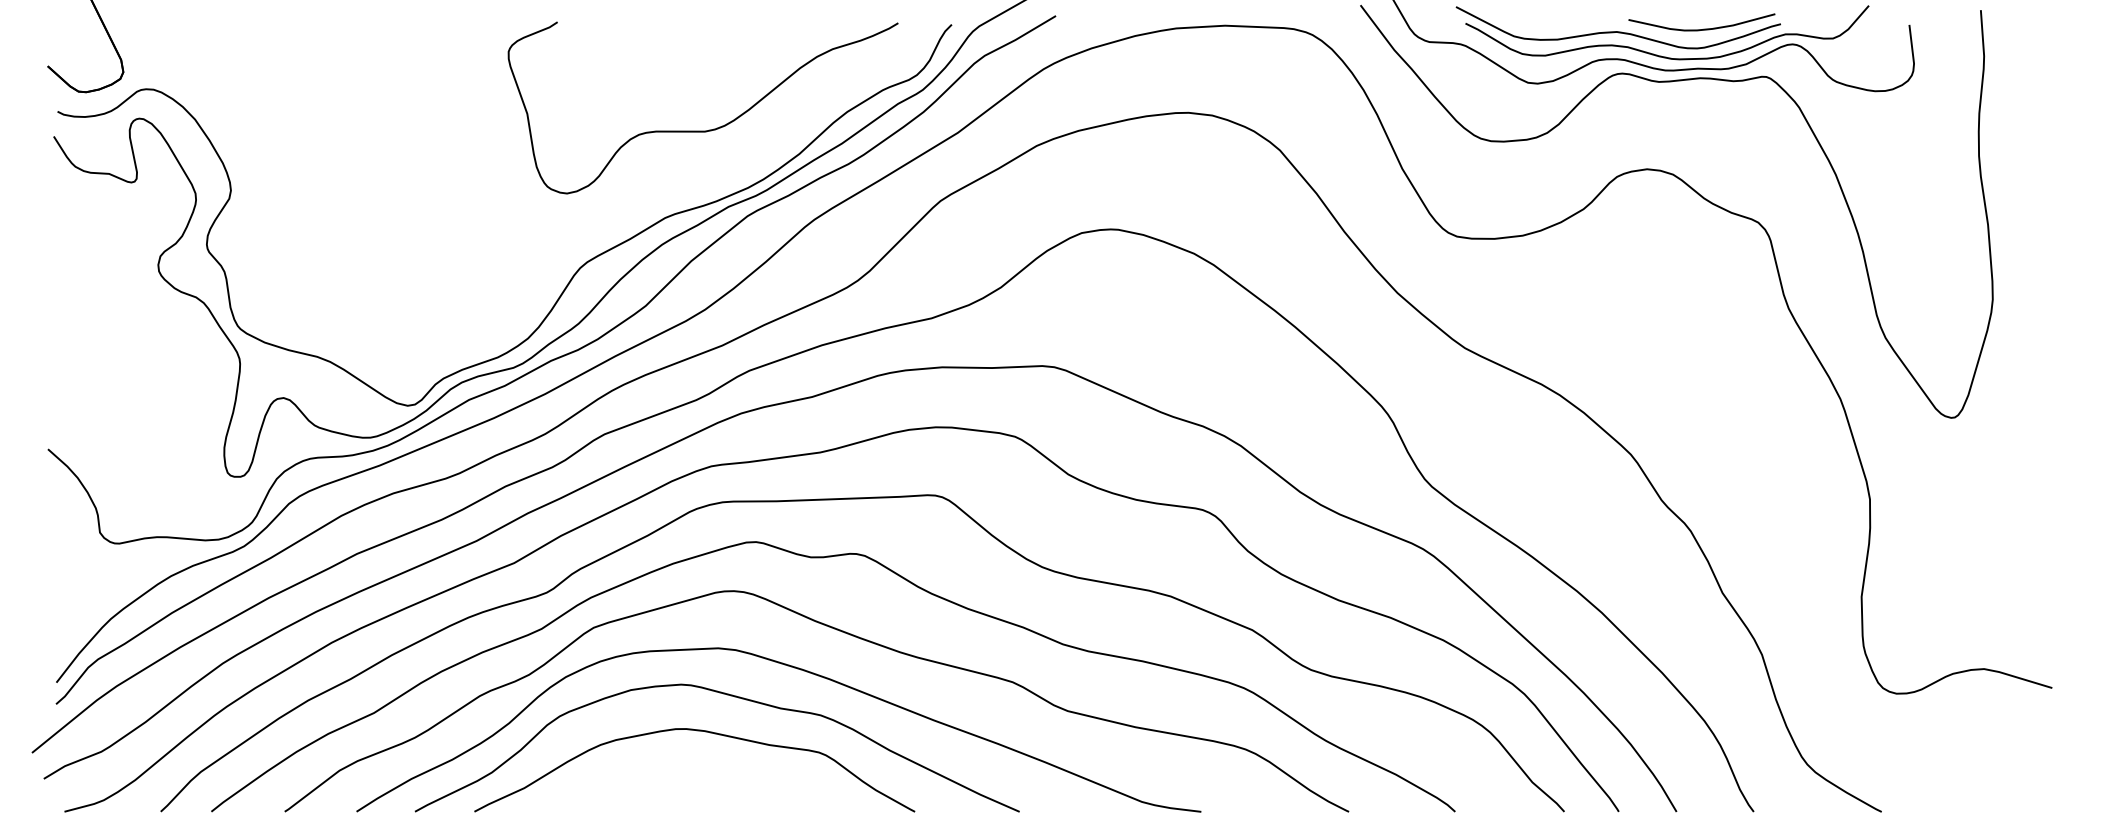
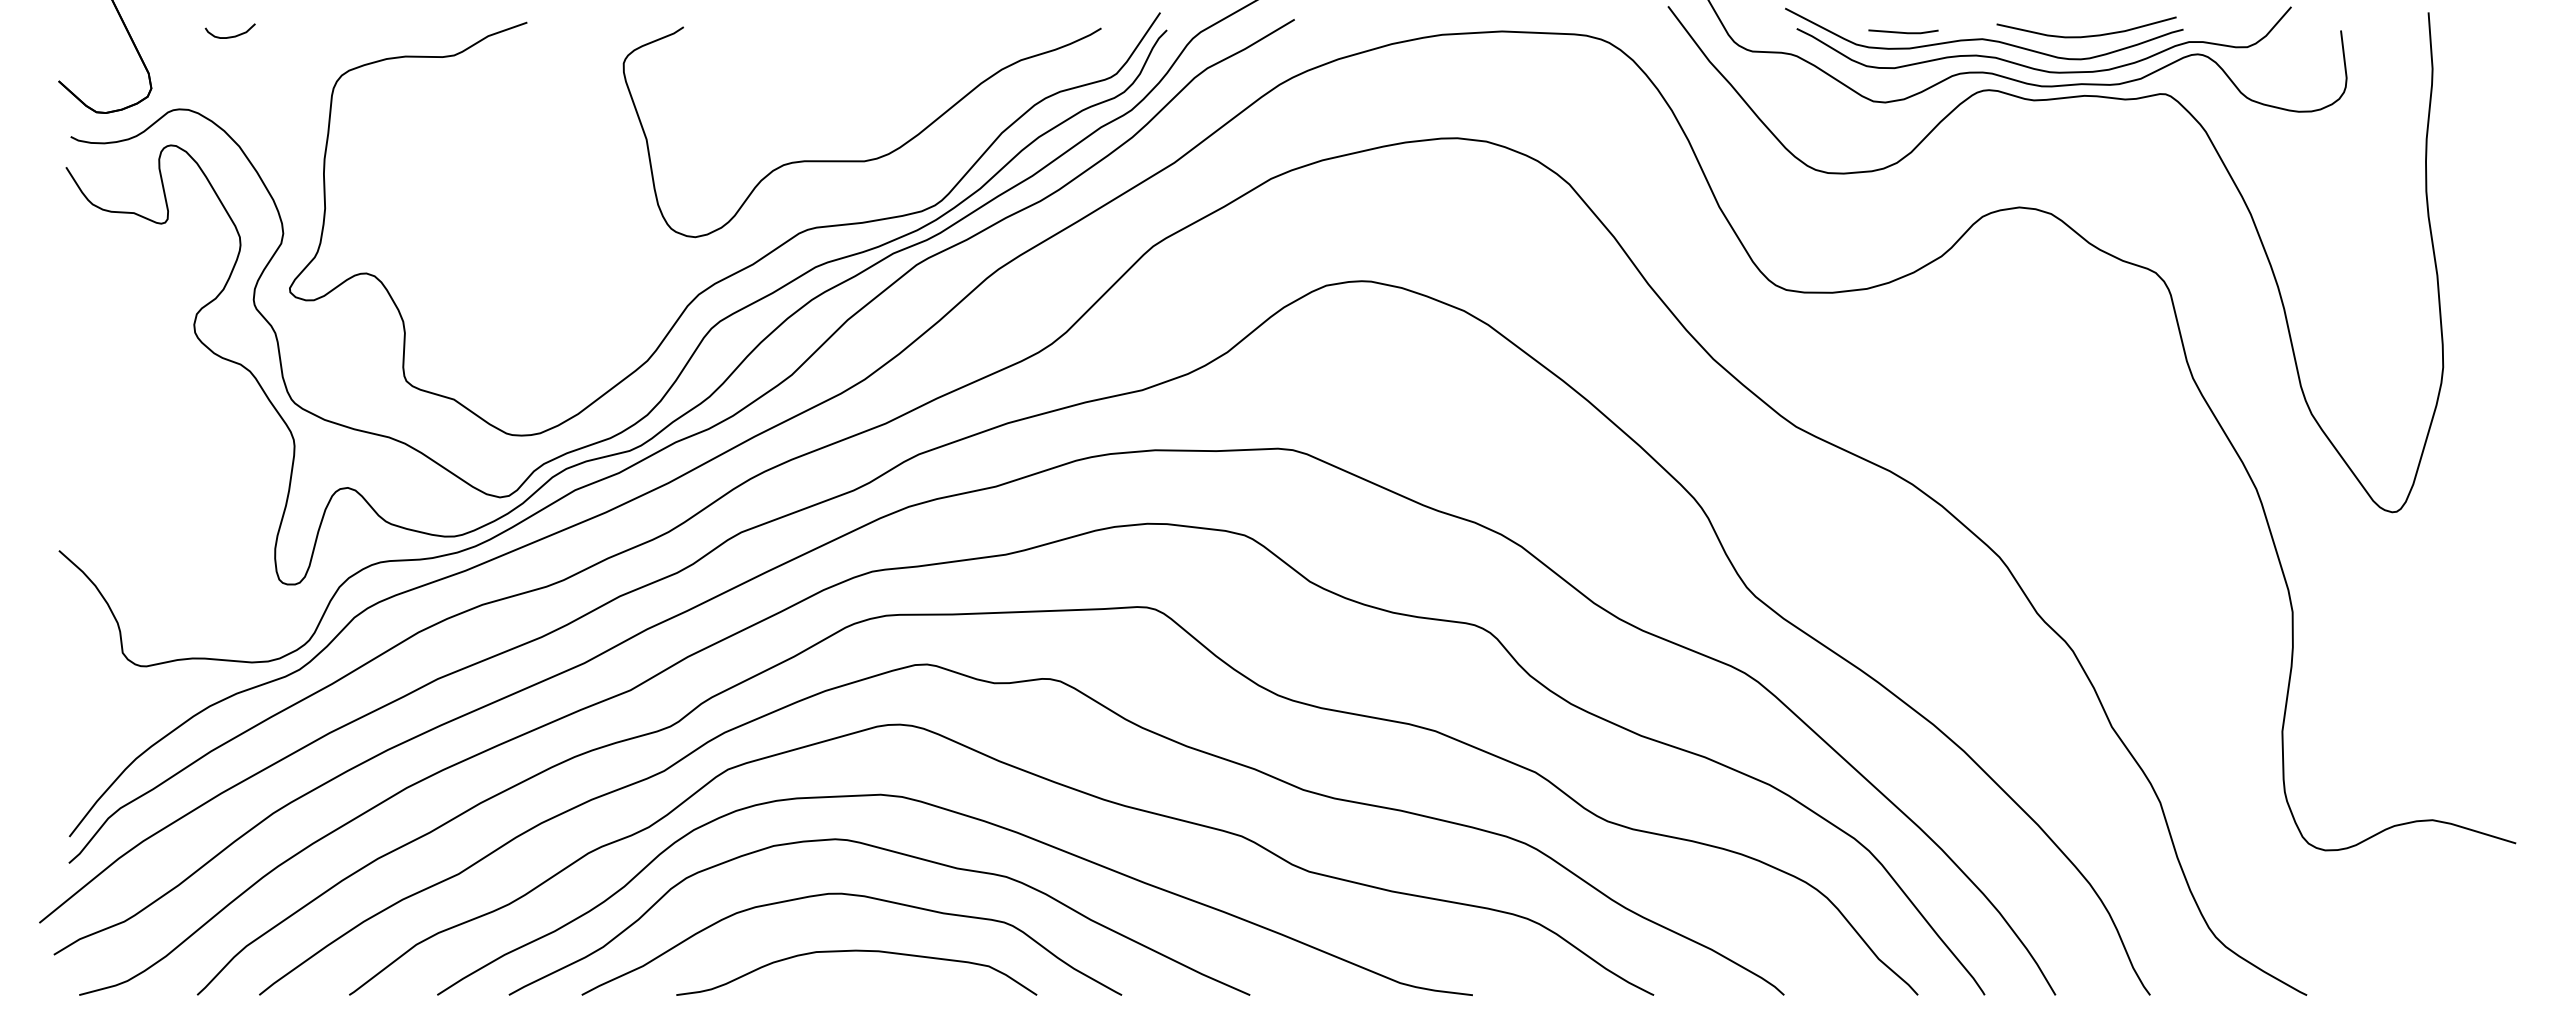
line: (1552, 26) -> (1903, 32), added
curve: (187, 29) -> (229, 36), added
curve: (608, 217) -> (746, 266), added
curve: (698, 776) -> (856, 951), added

